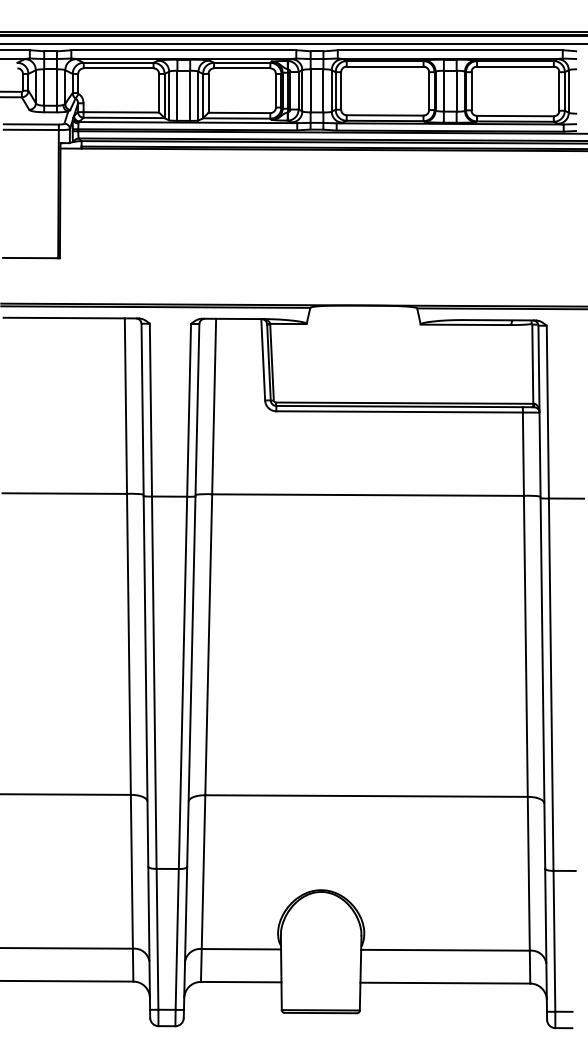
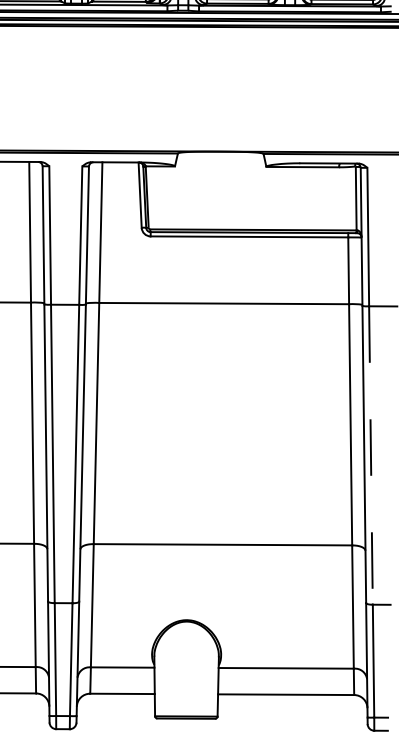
line: (551, 685) -> (371, 456), solid -> dashed

